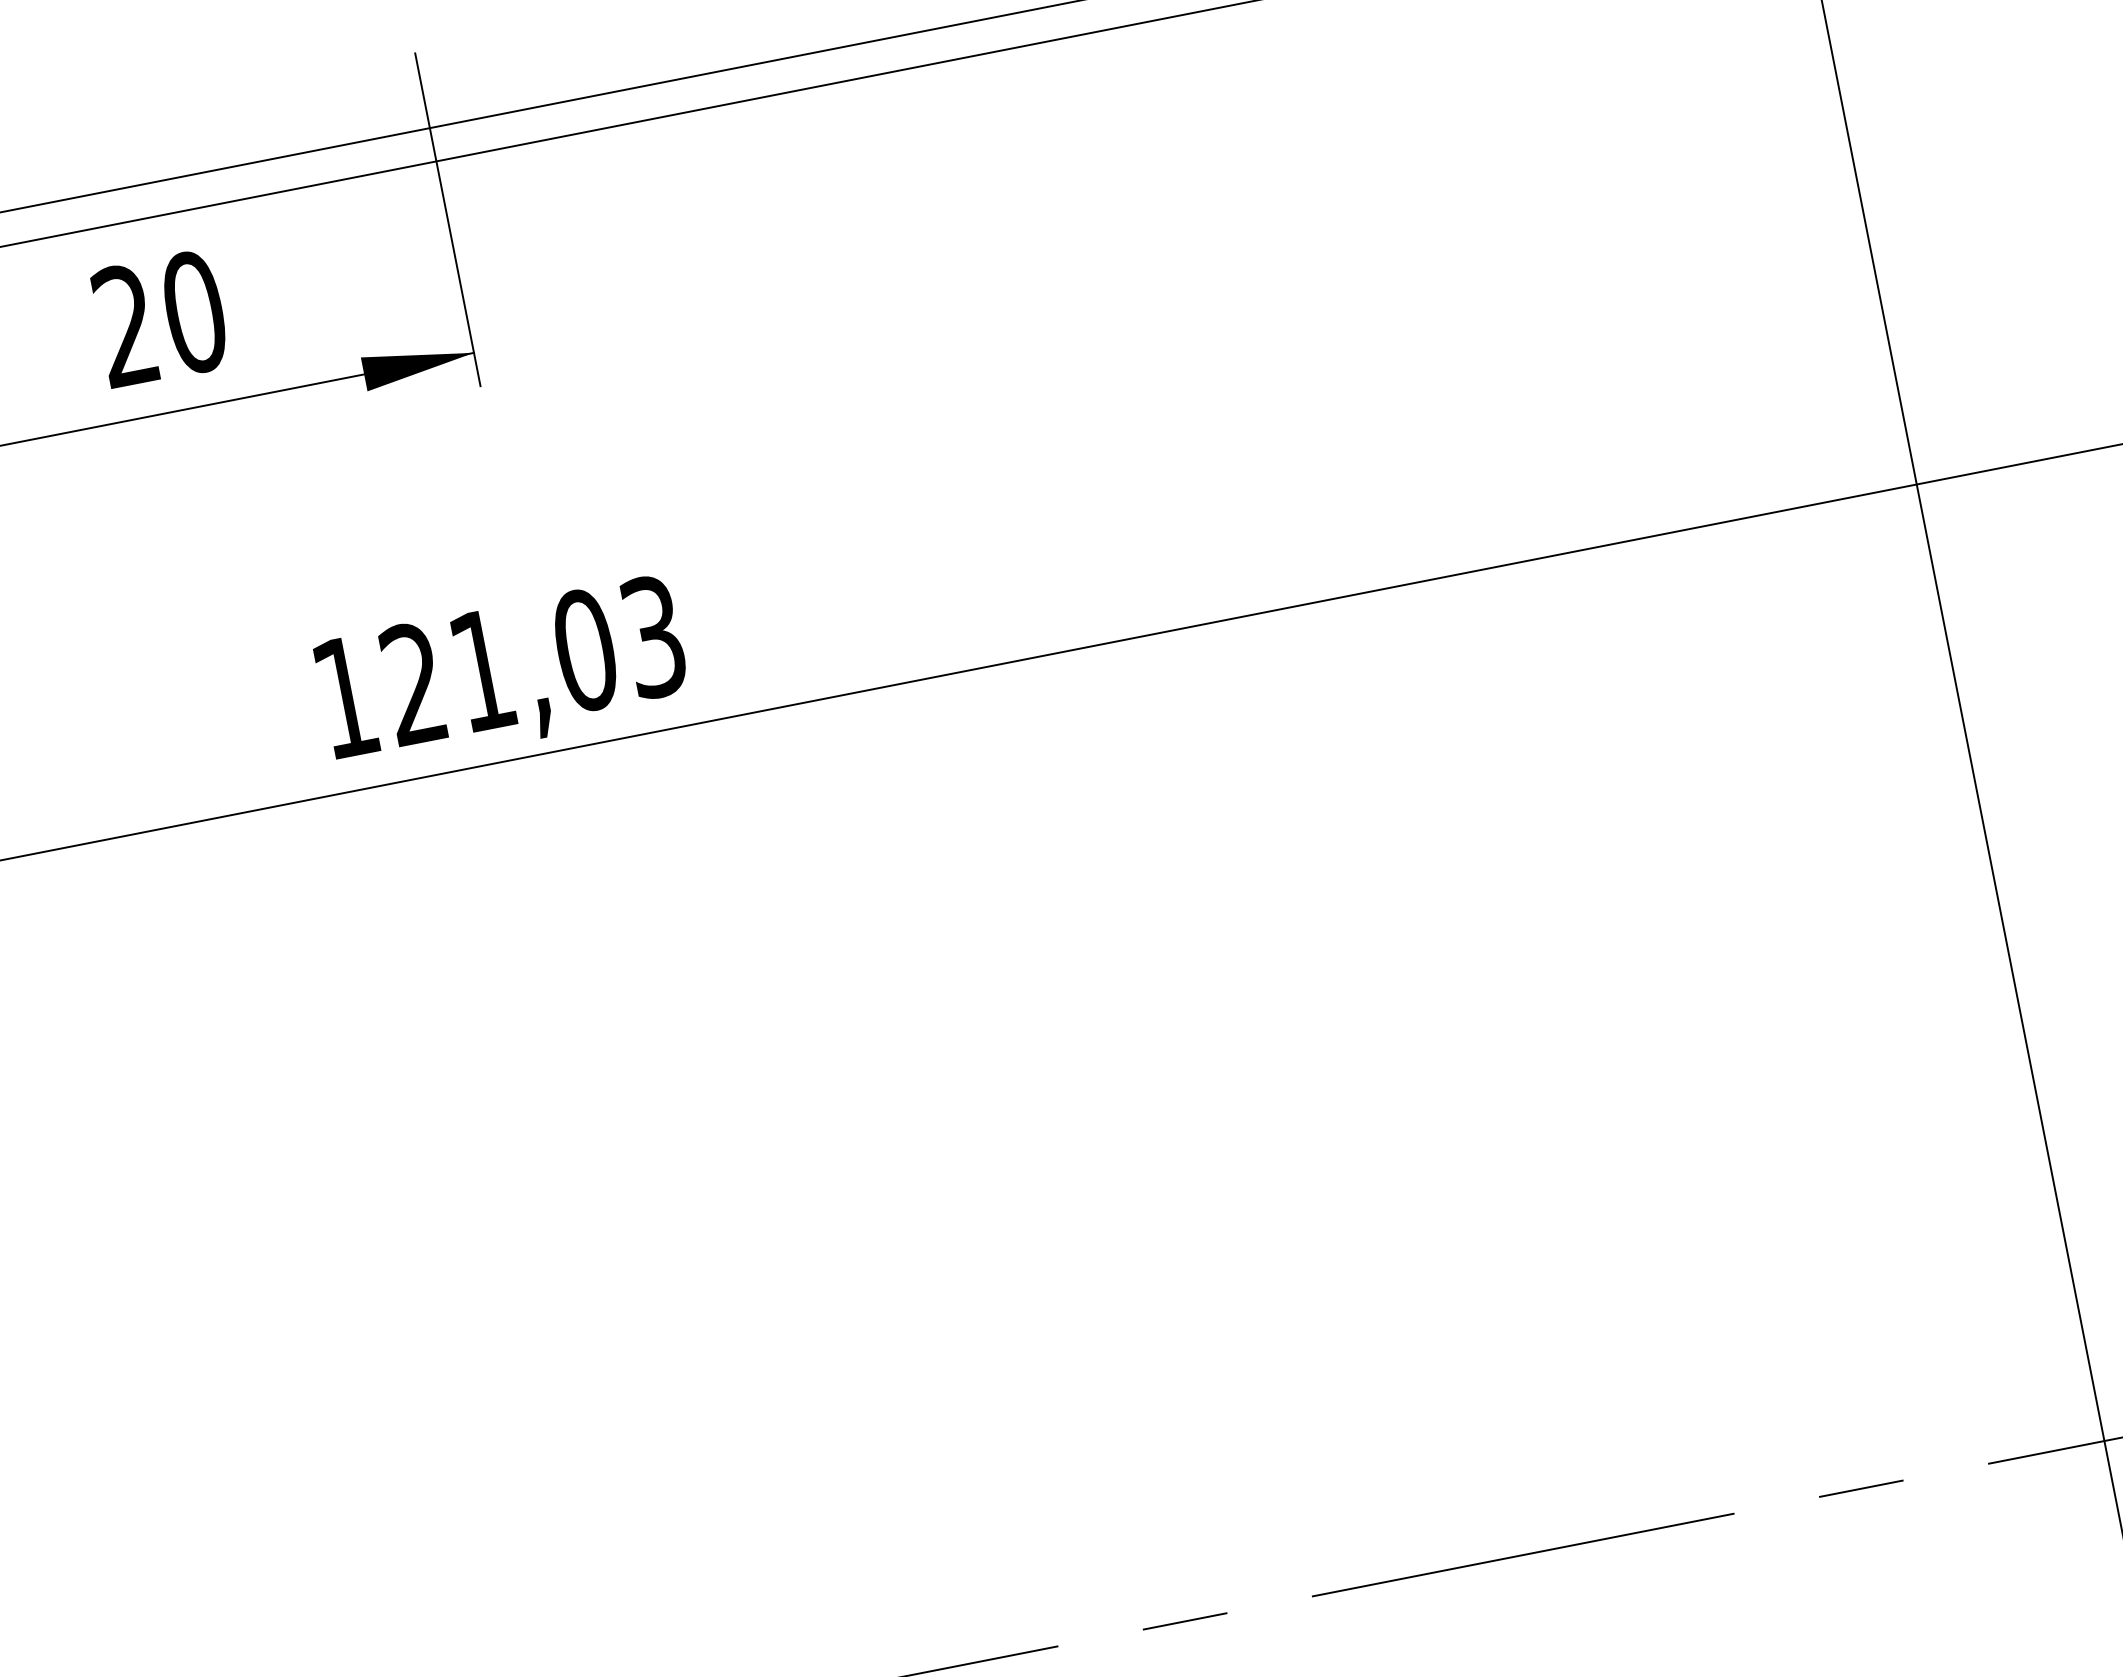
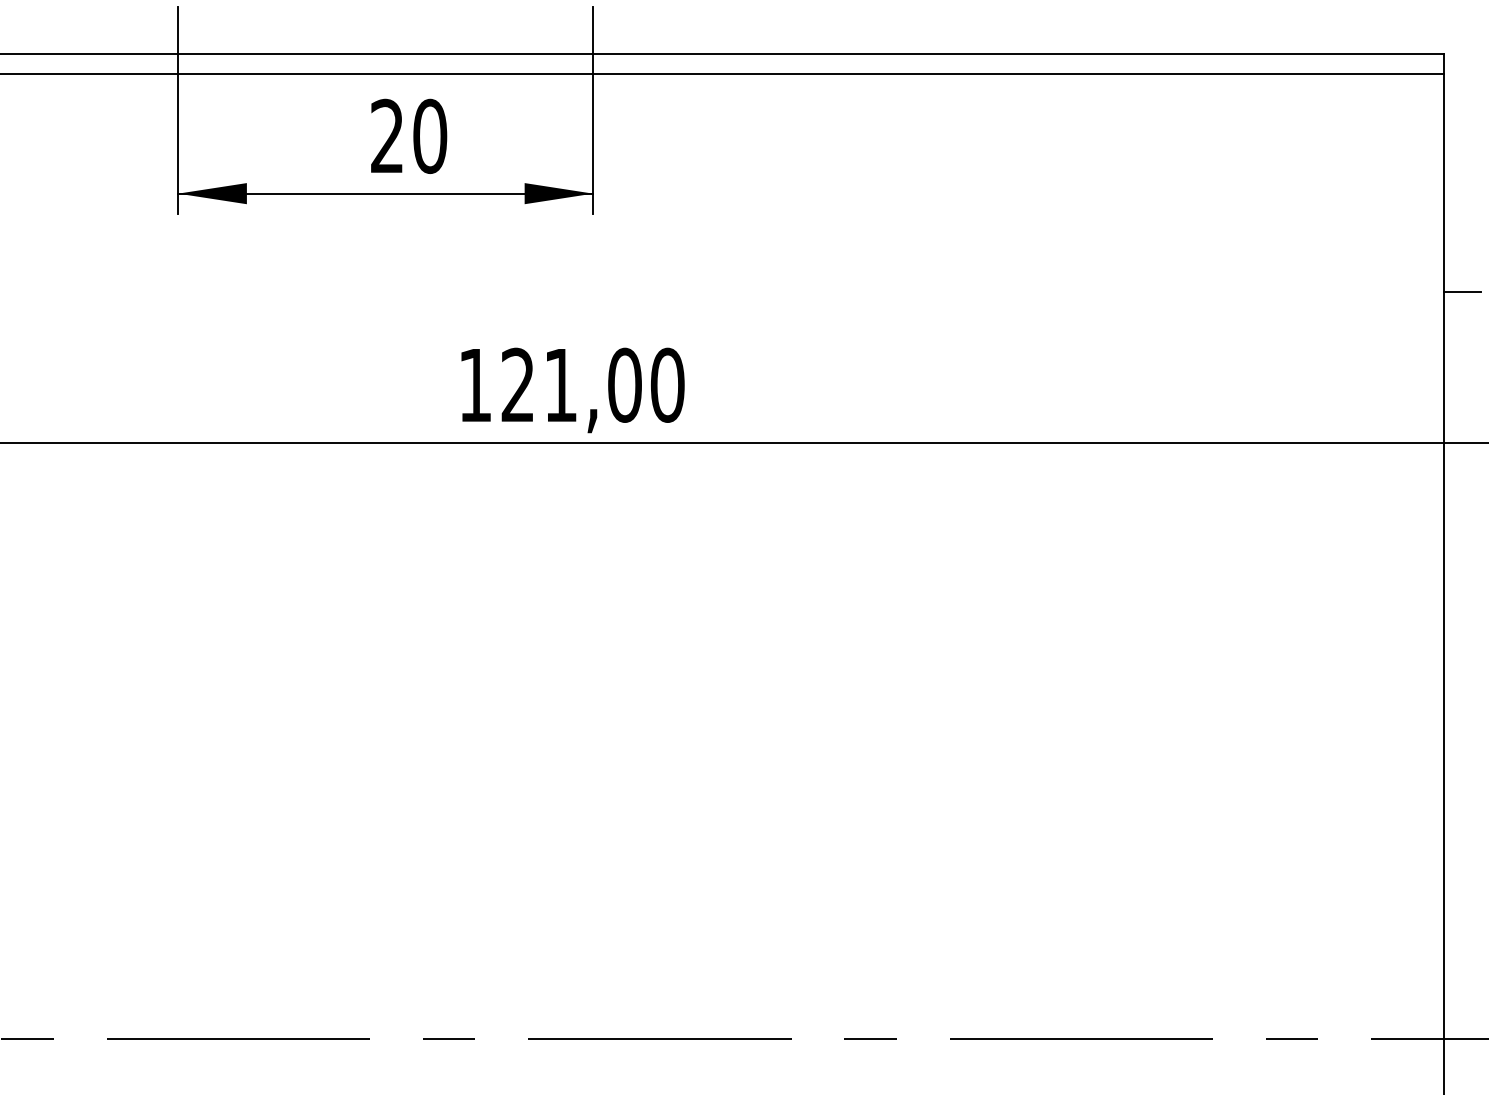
line: (1898, 238) -> (1461, 292), added
text: (653, 635) -> (667, 384), 121,03 -> 121,00

